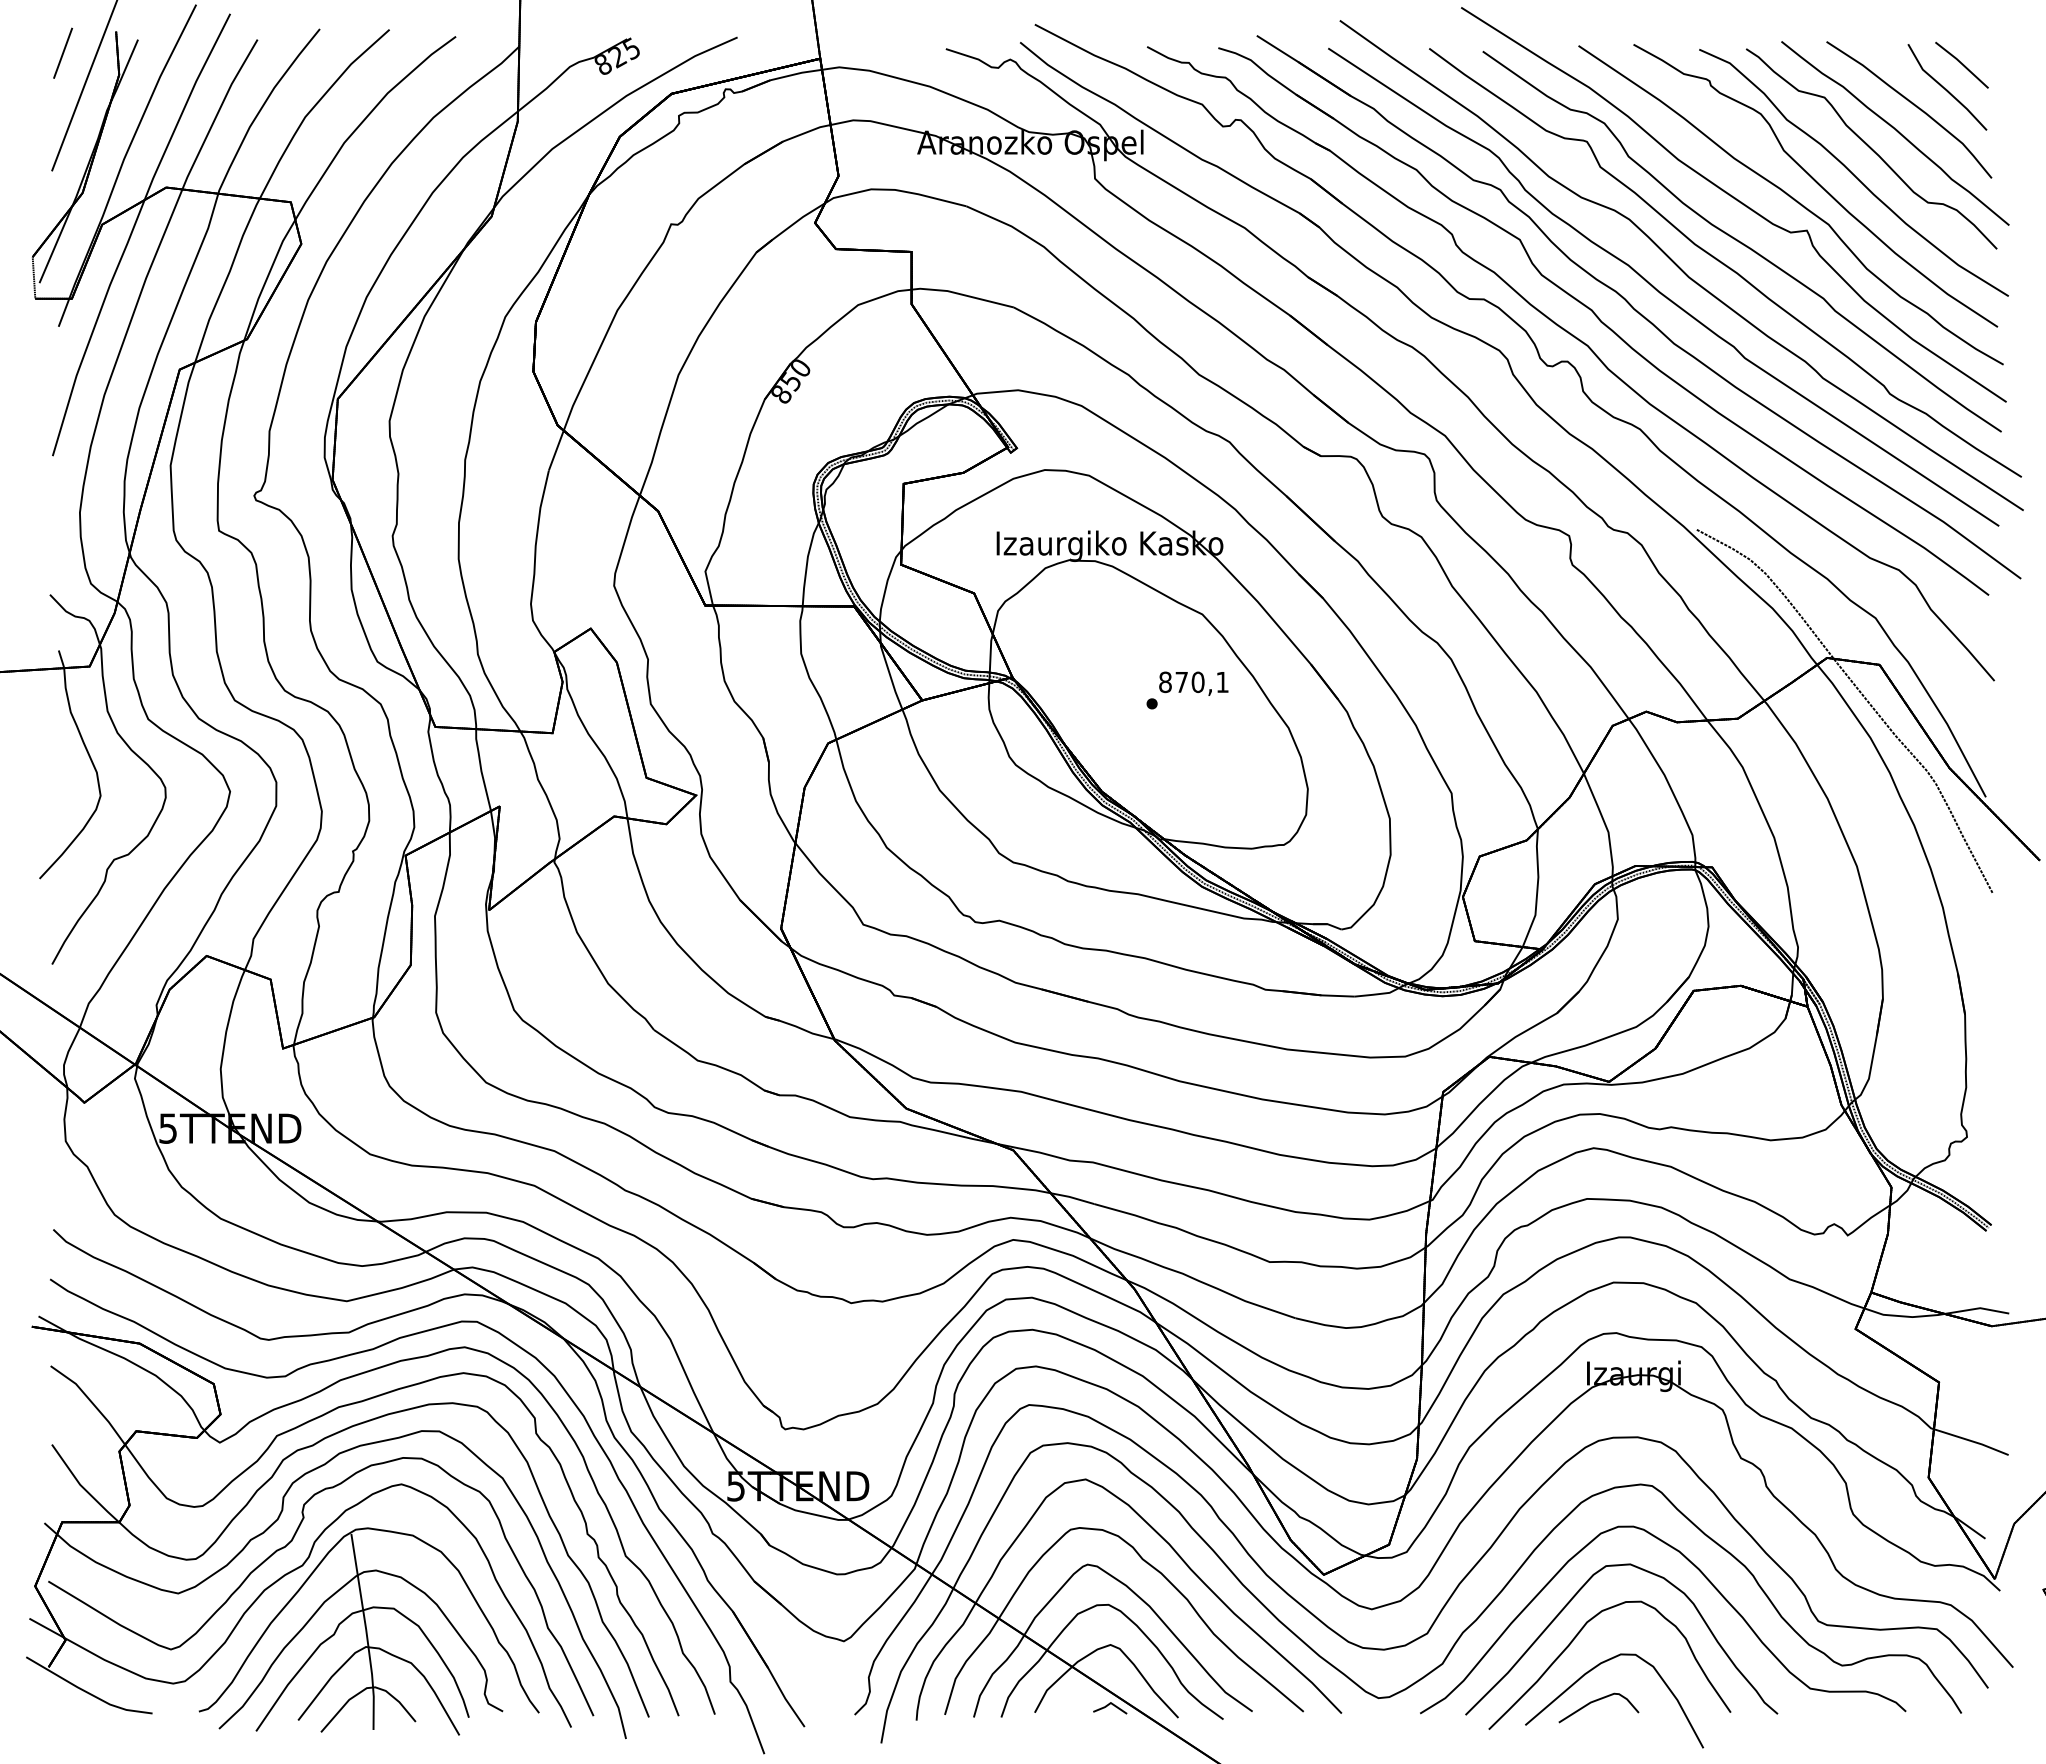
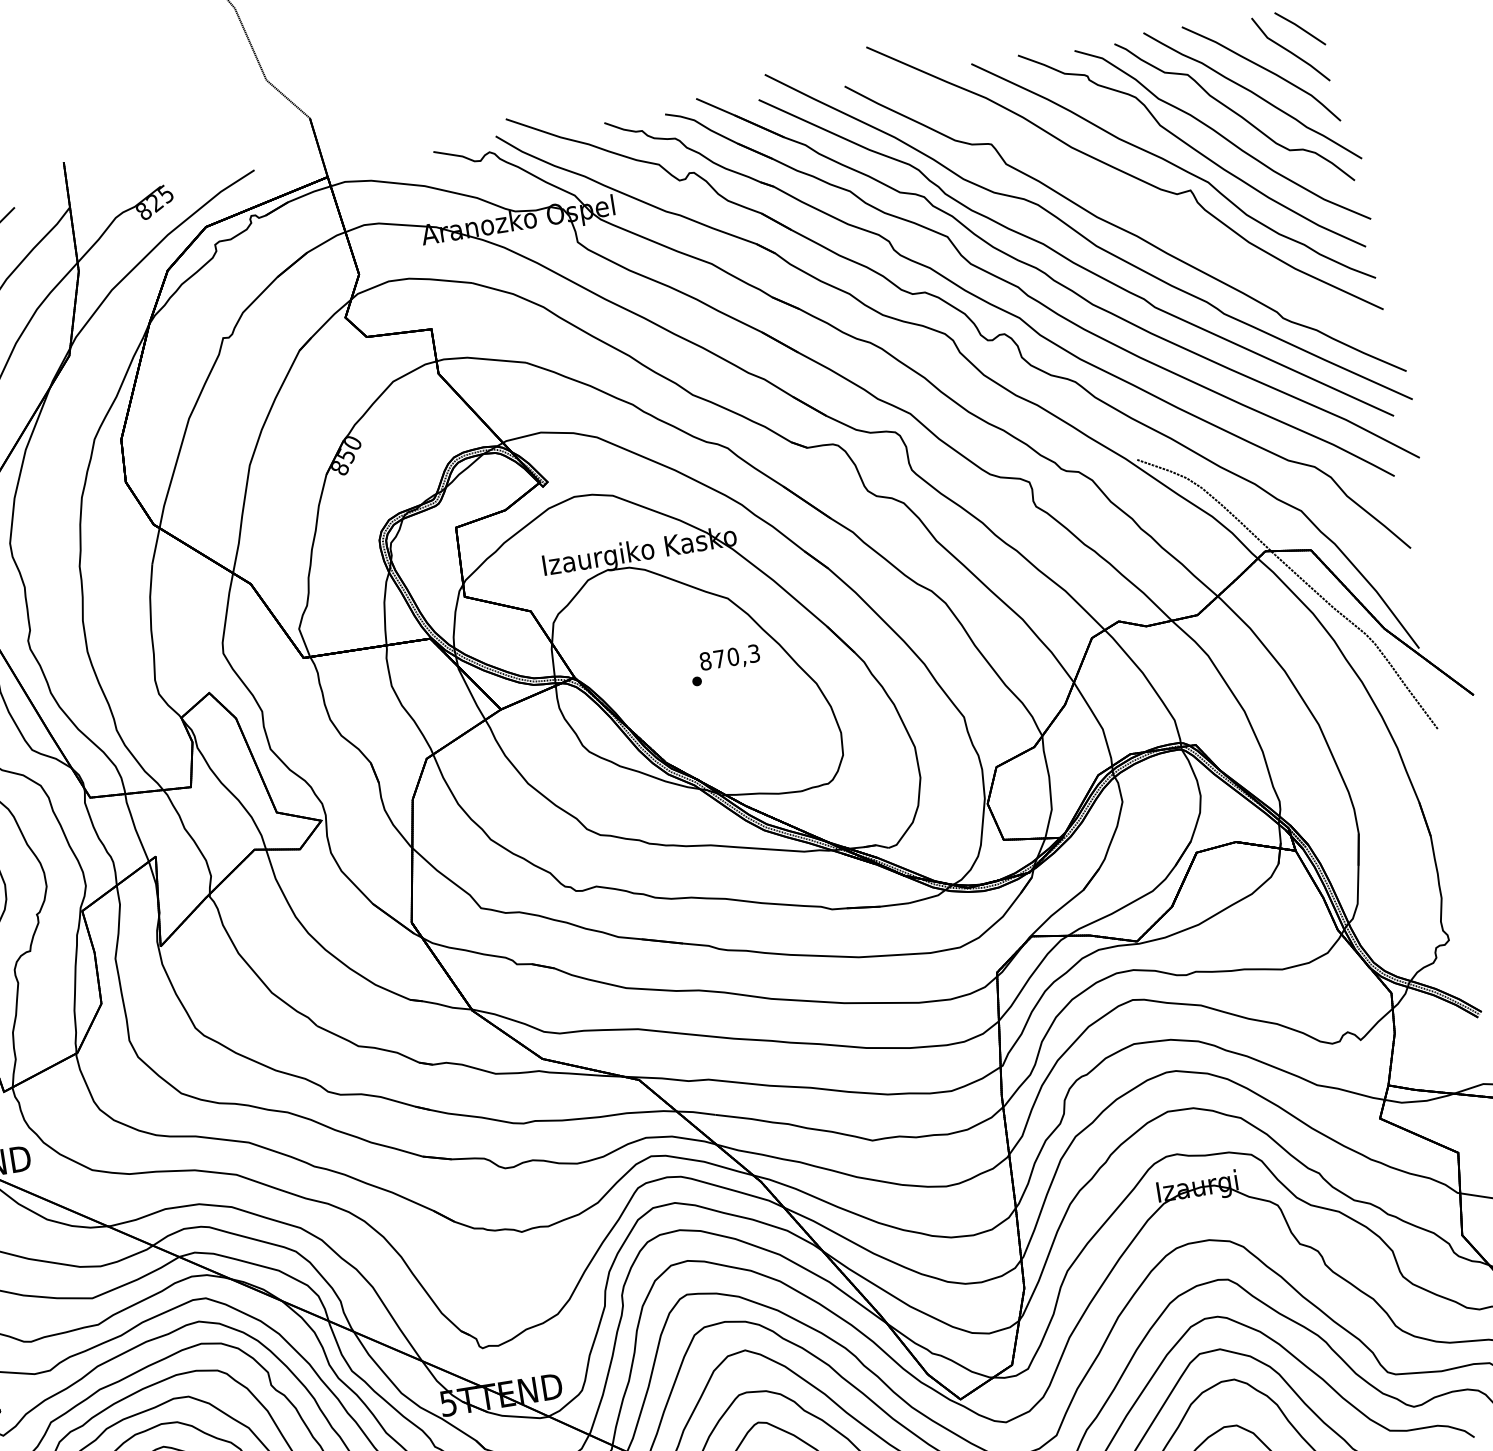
part: (1741, 241) -> (1136, 208), removed
text: (1222, 682) -> (754, 653), 870,1 -> 870,3

